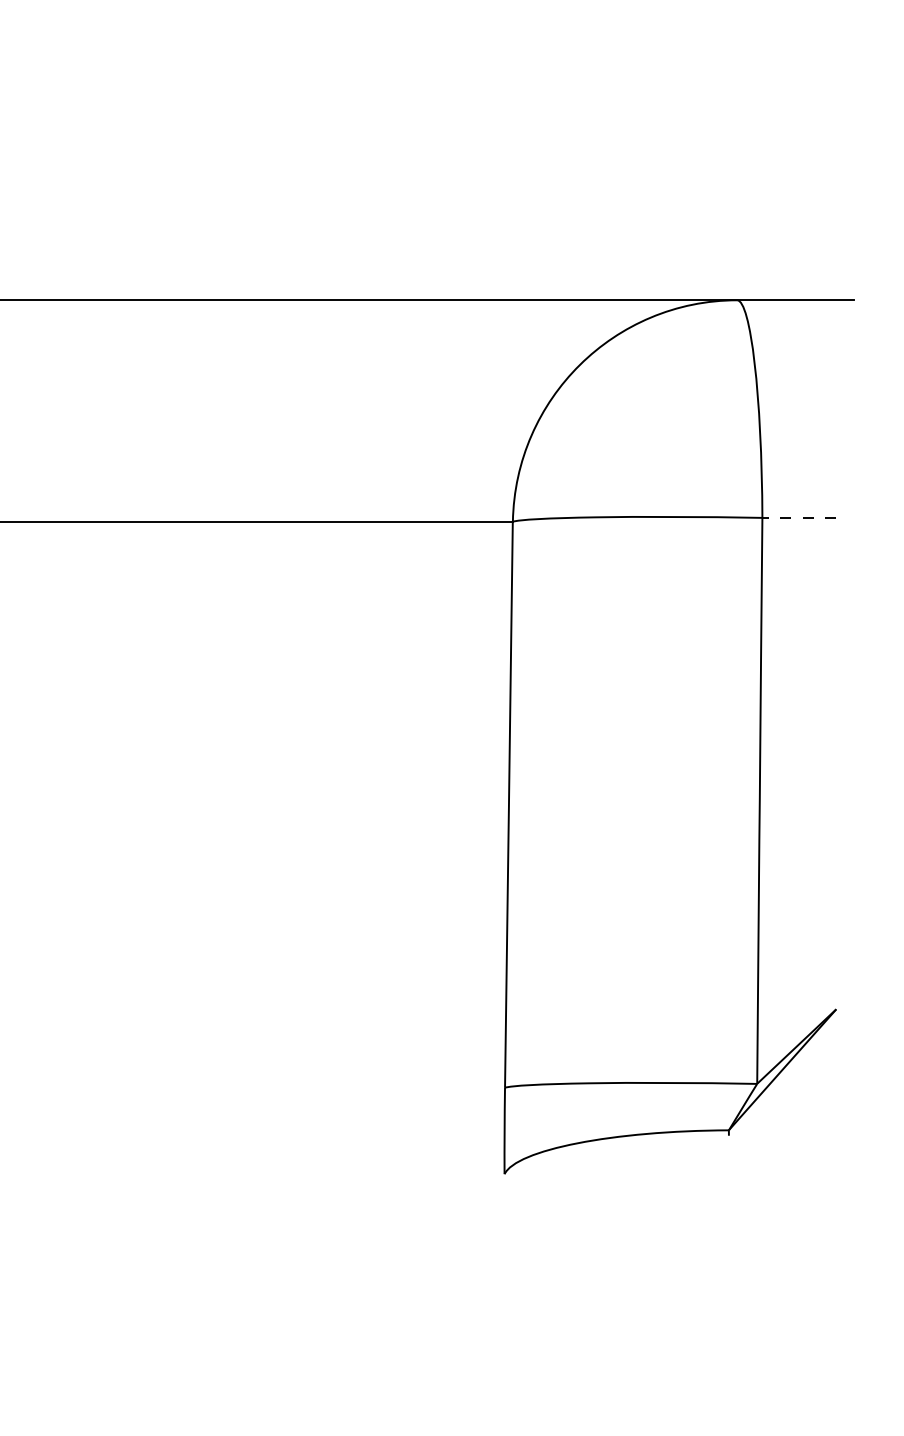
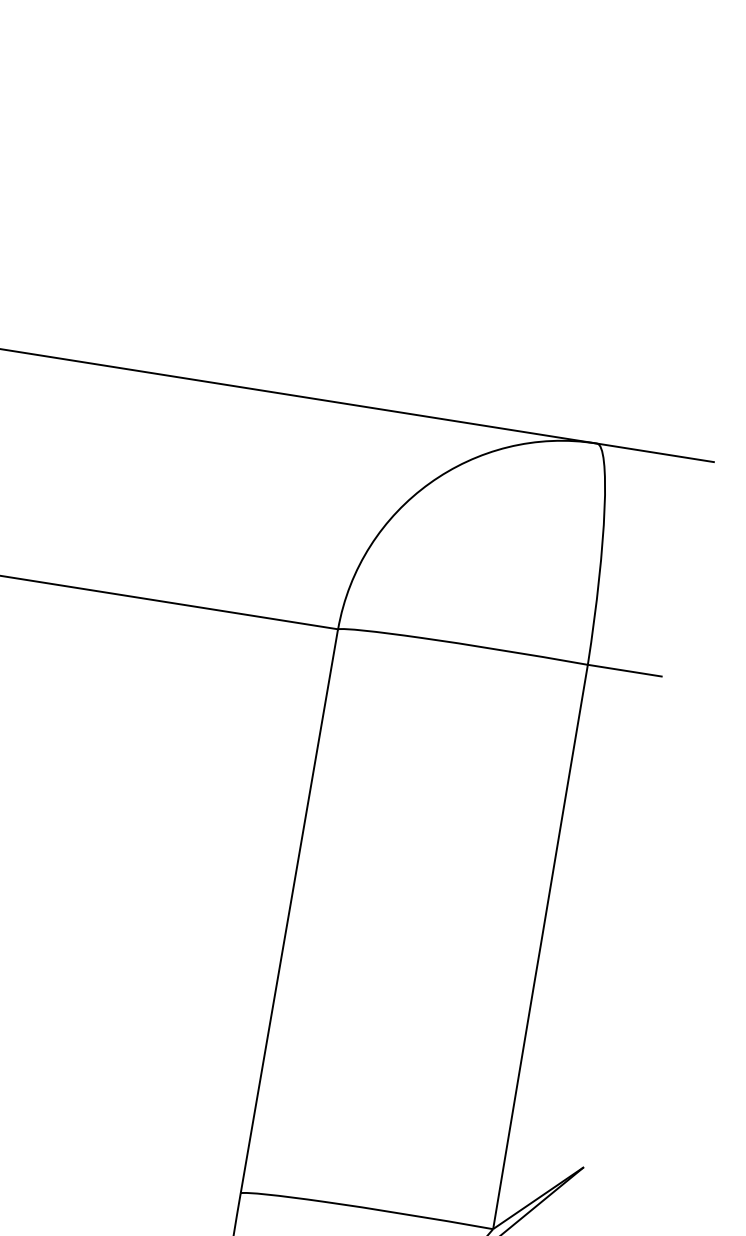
line: (799, 517) -> (624, 670), dashed -> solid

